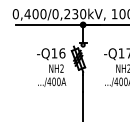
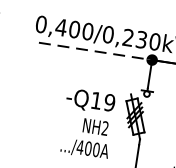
line: (49, 24) -> (95, 50), solid -> dashed
text: (62, 53) -> (109, 102), -Q16 -> -Q19

